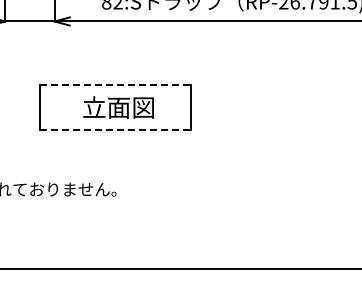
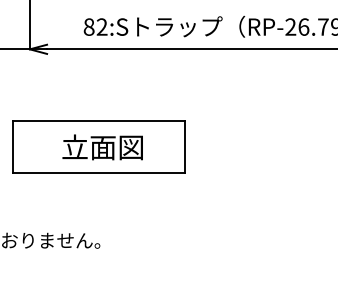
line: (115, 84) -> (99, 121), dashed -> solid
line: (115, 130) -> (99, 173), dashed -> solid

